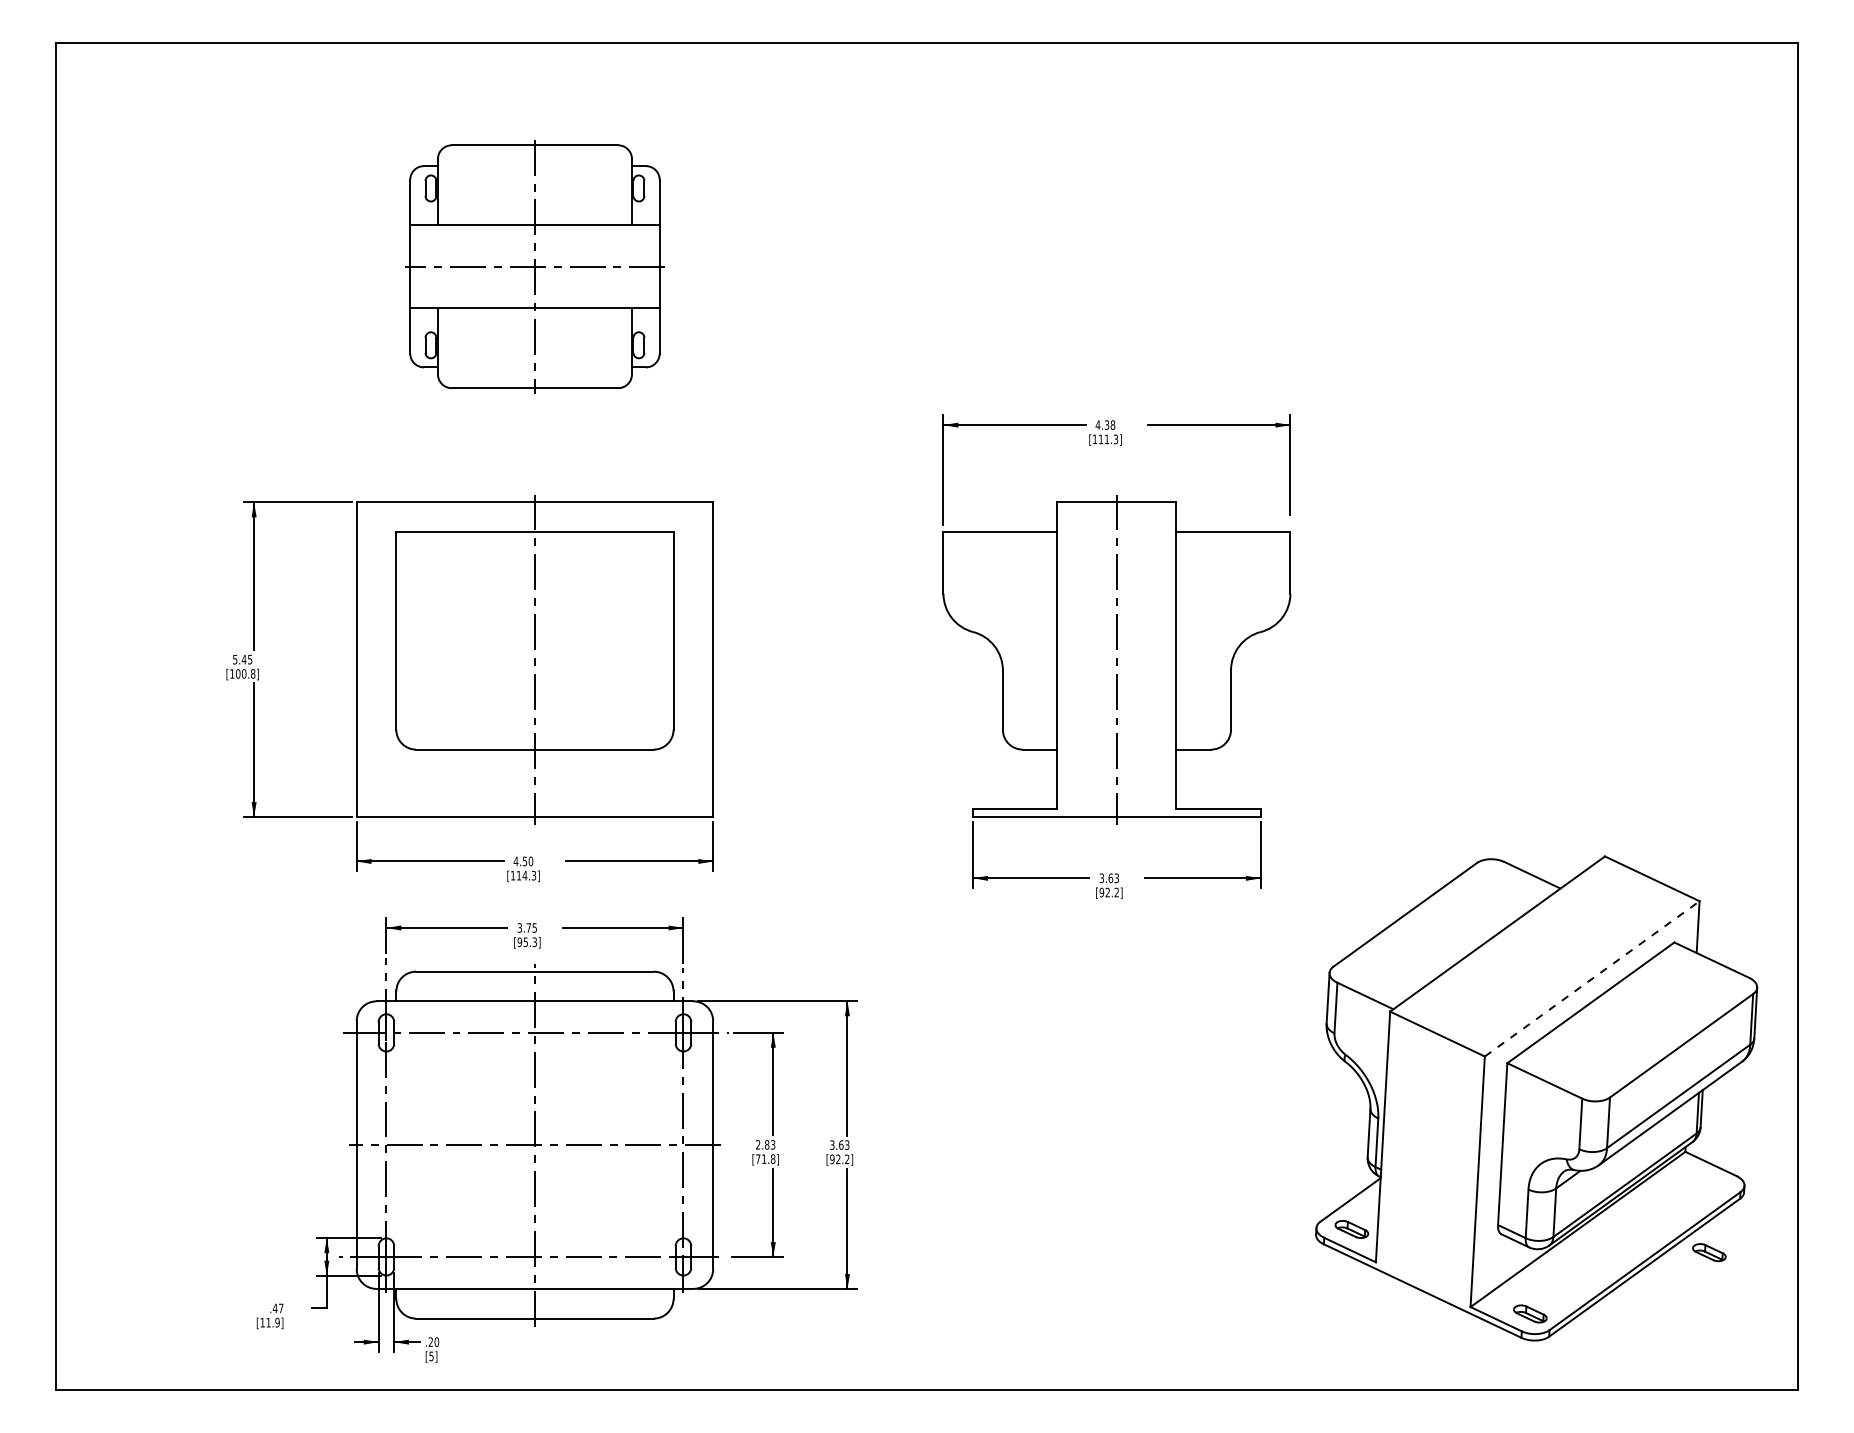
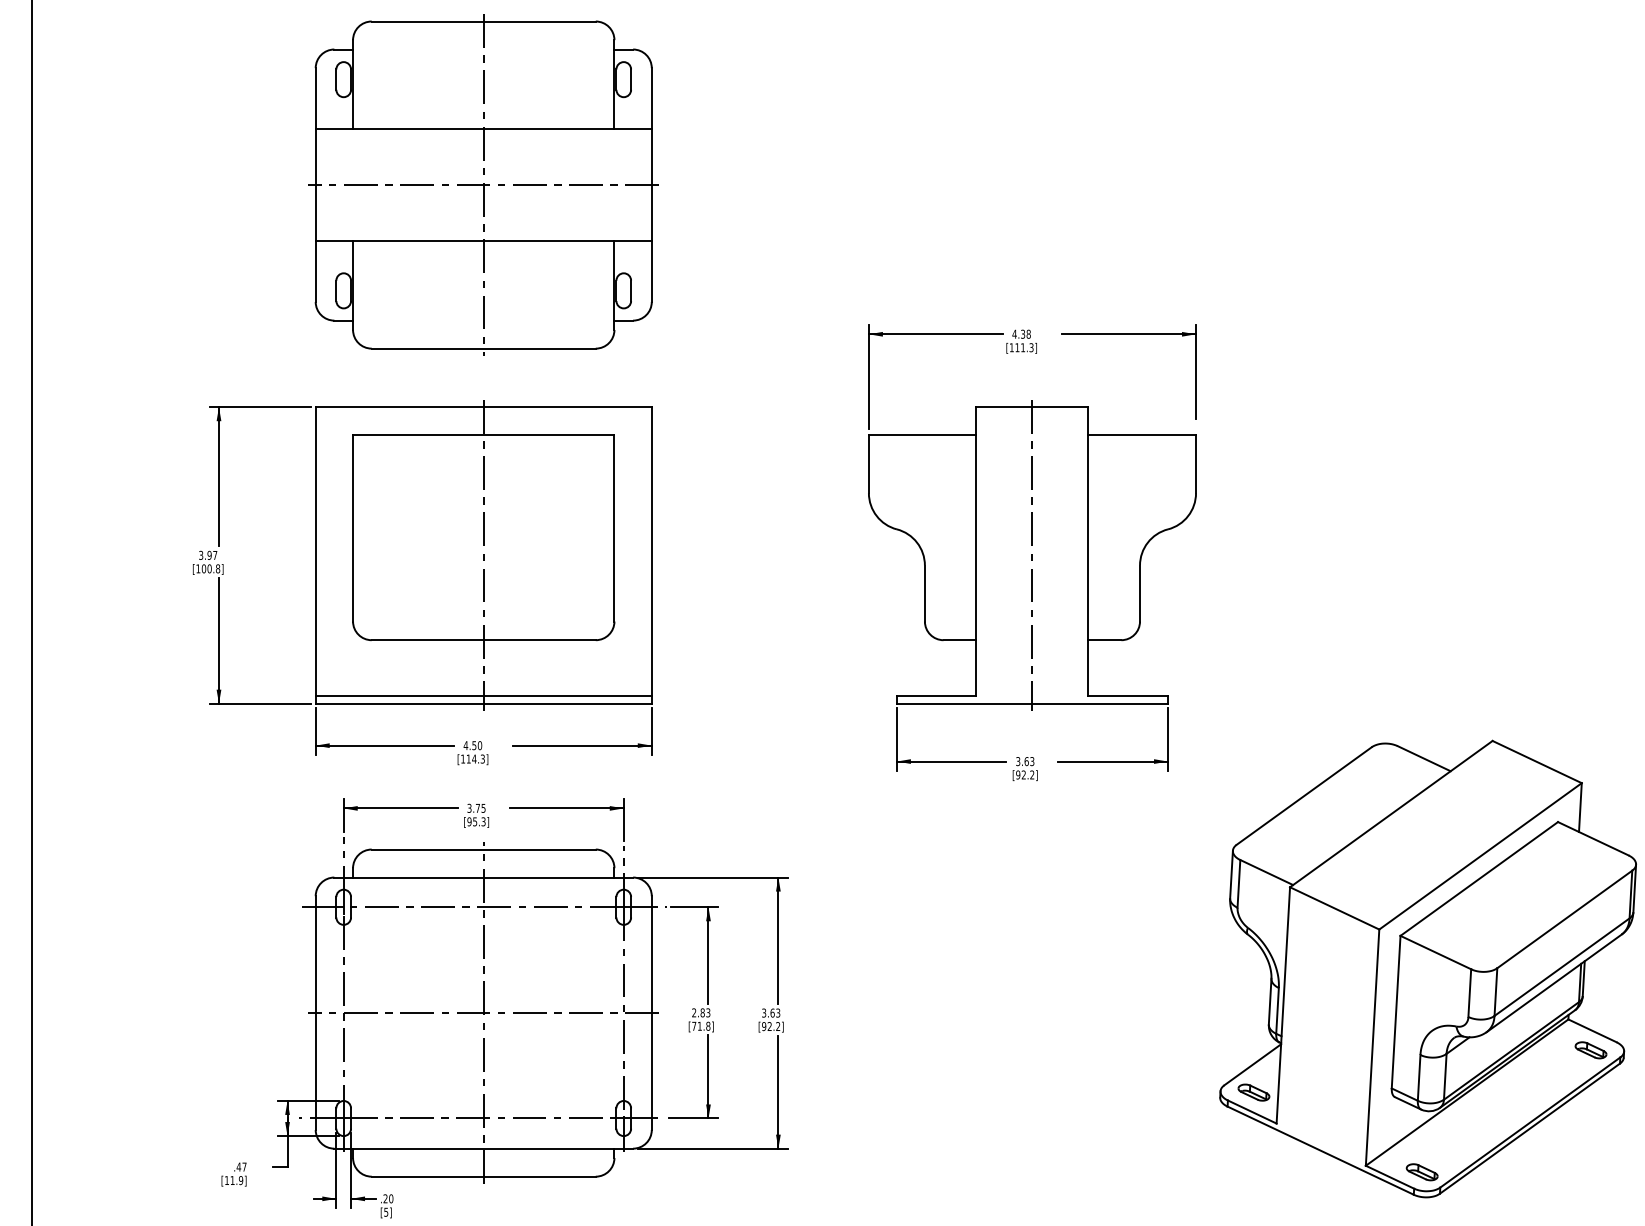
part: (534, 266) -> (483, 184), size x1.43
text: (242, 659) -> (208, 555), 5.45 -> 3.97
line: (534, 809) -> (483, 696), added
line: (1592, 978) -> (1480, 856), dashed -> solid
part: (1709, 1252) -> (1591, 1050), moved

